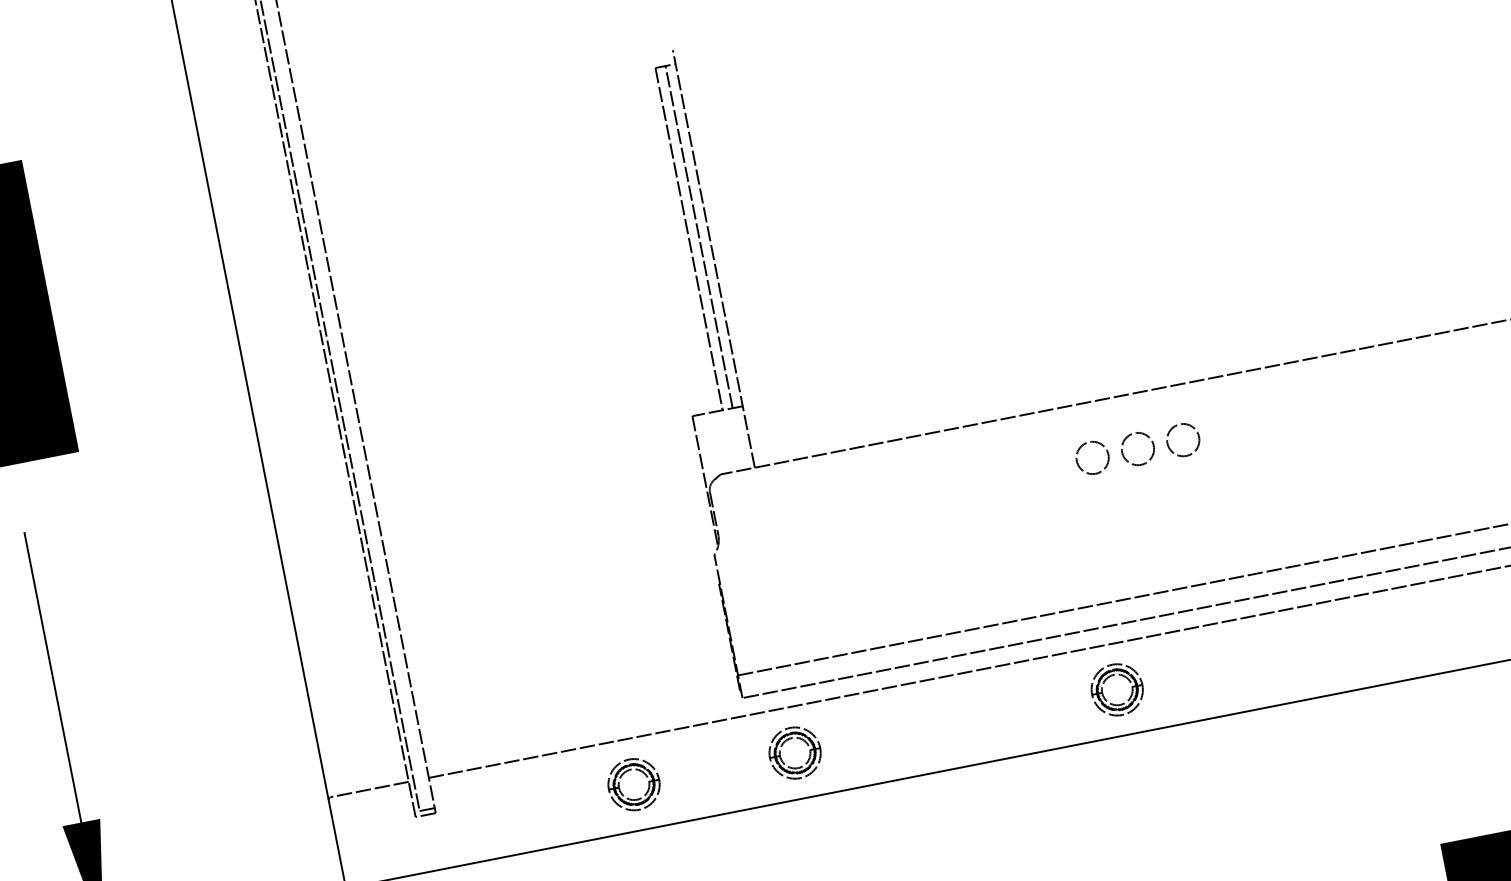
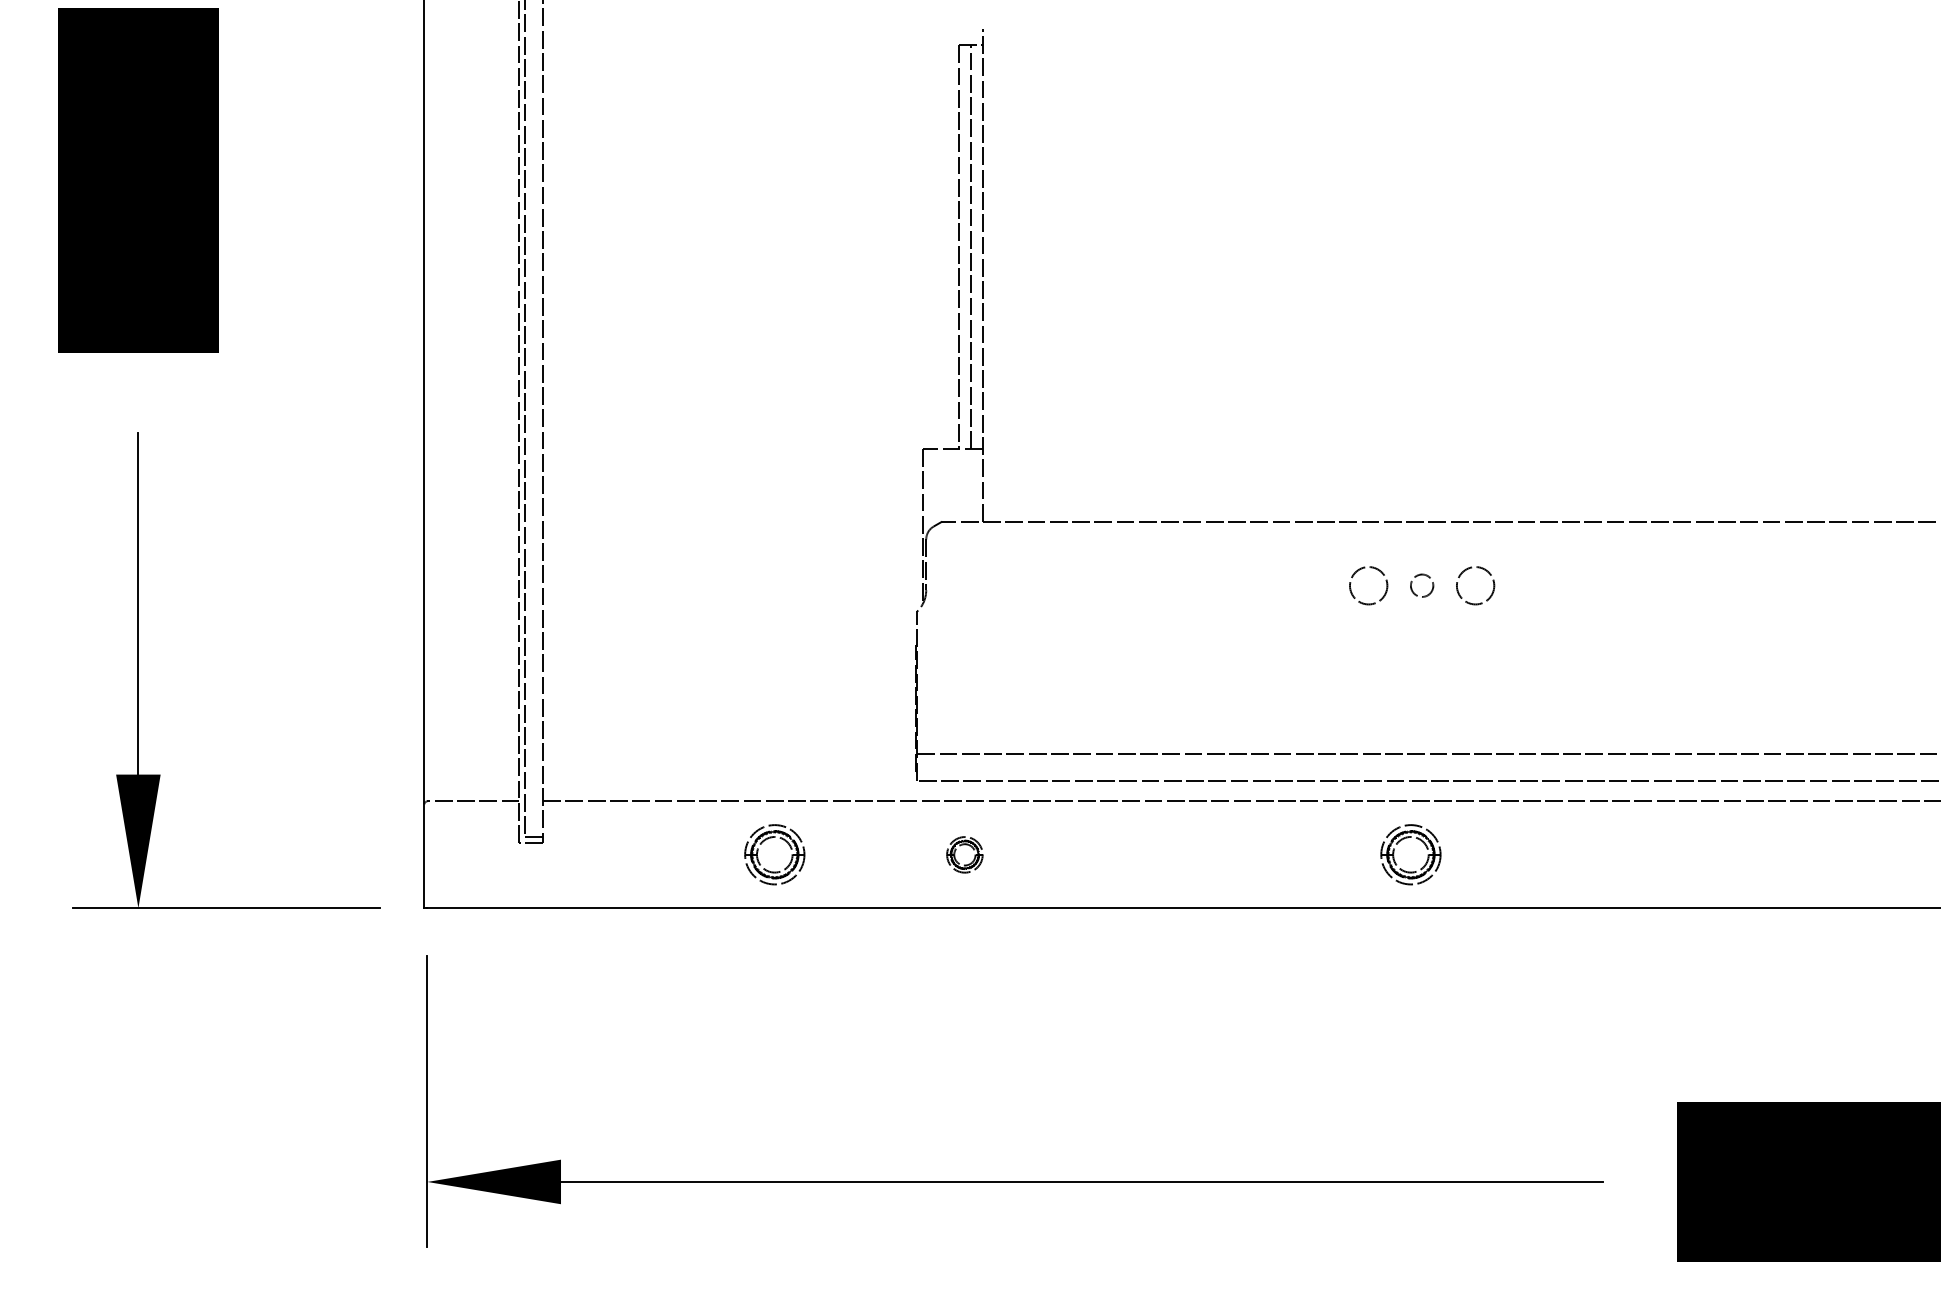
circle: (1137, 448) -> (1421, 585), size x0.6
part: (1116, 689) -> (1410, 854), moved
part: (794, 752) -> (964, 854), size x0.6

